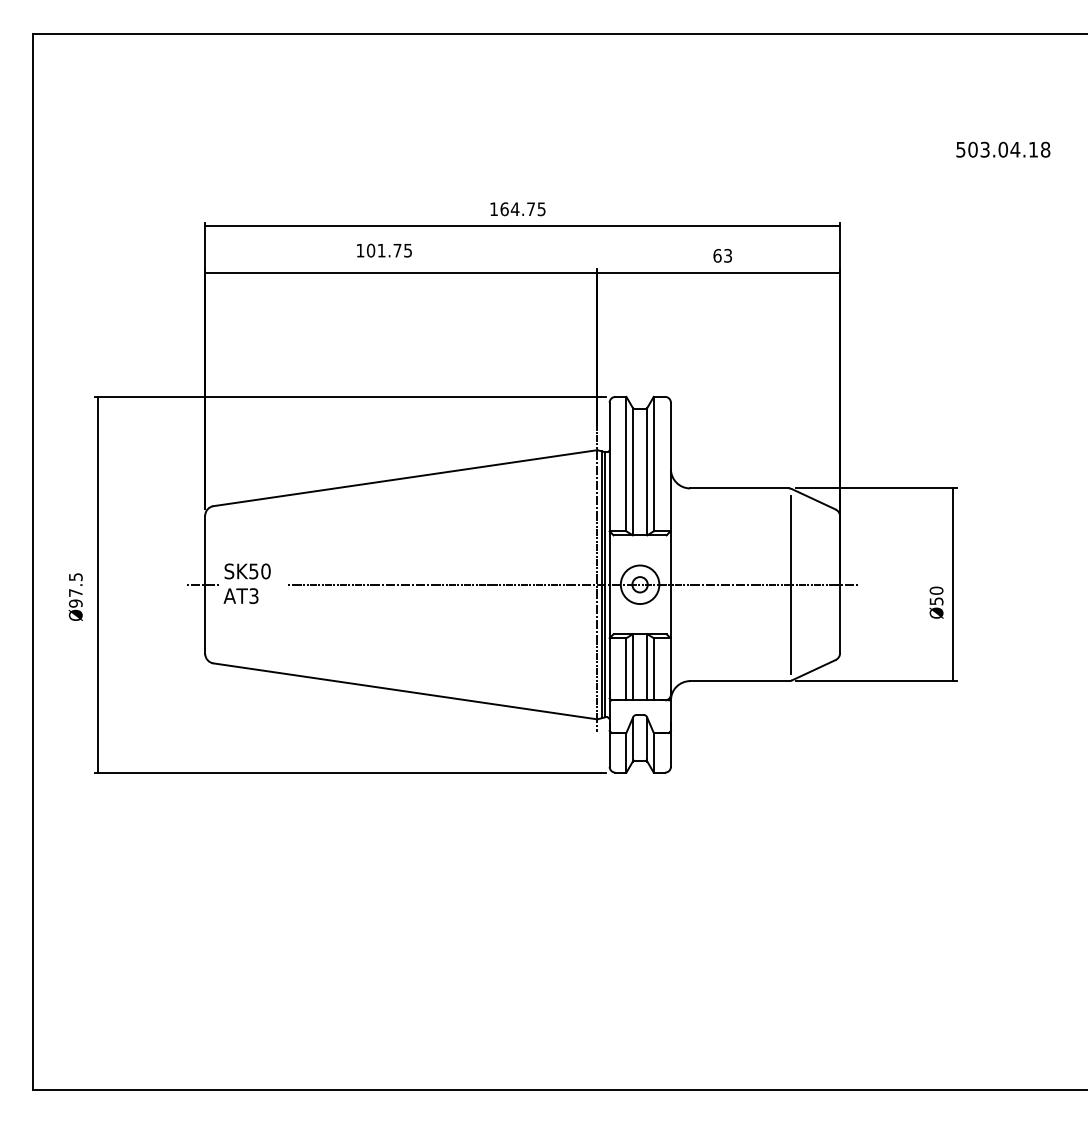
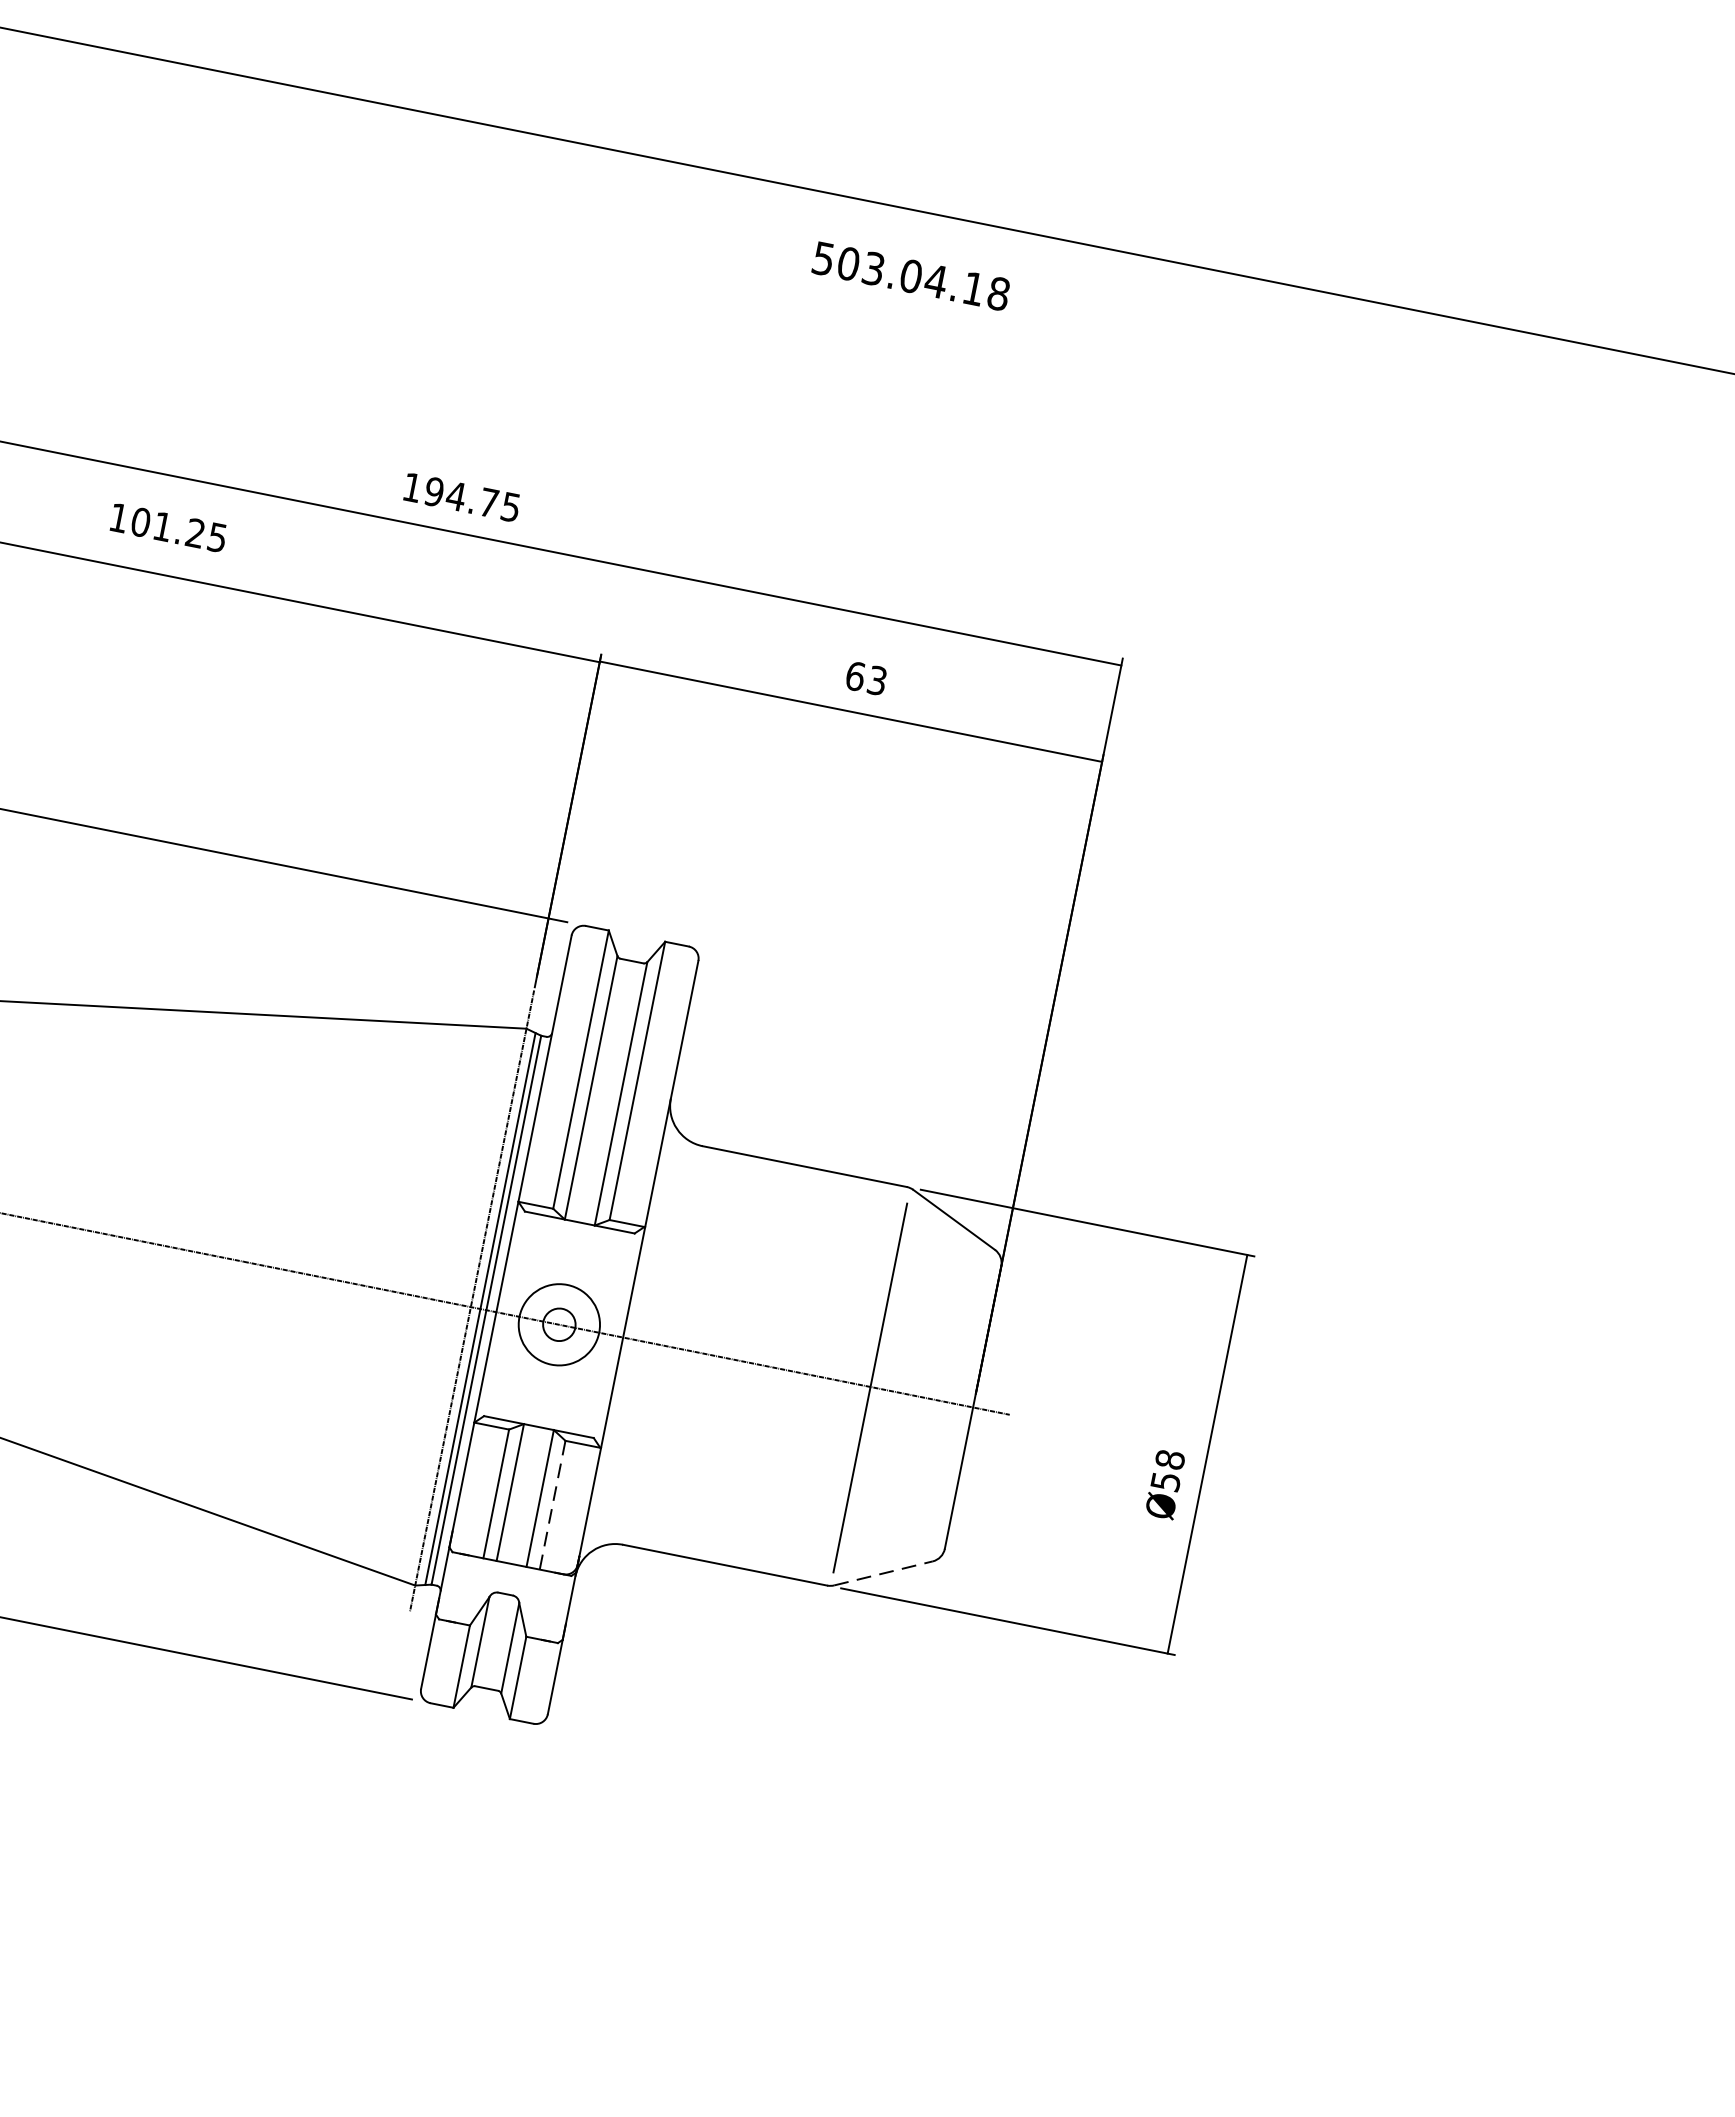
text: (1003, 149) -> (911, 275), moved
text: (504, 209) -> (433, 492), 164.75 -> 194.75
text: (397, 250) -> (195, 532), 101.75 -> 101.25
text: (936, 590) -> (1170, 1459), Ø50 -> Ø58
line: (653, 669) -> (552, 1505), solid -> dashed
line: (814, 670) -> (884, 1574), solid -> dashed

